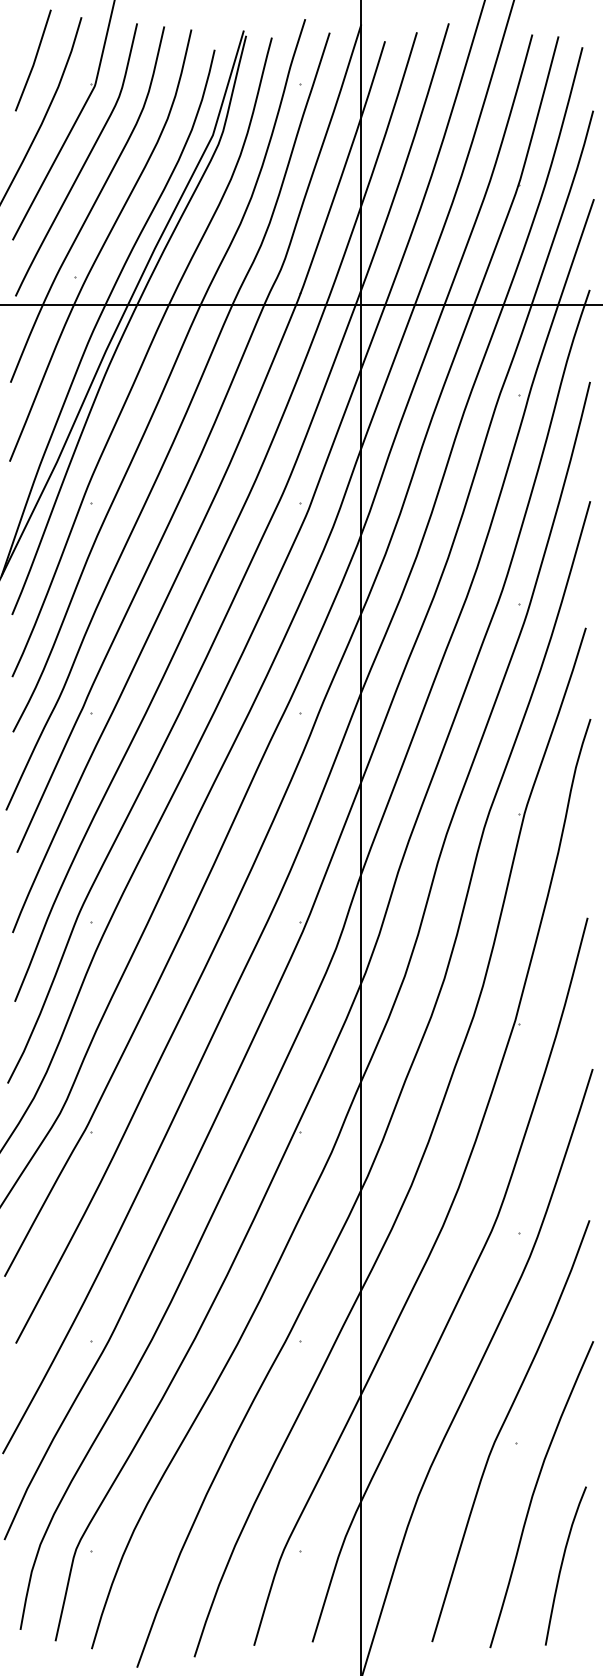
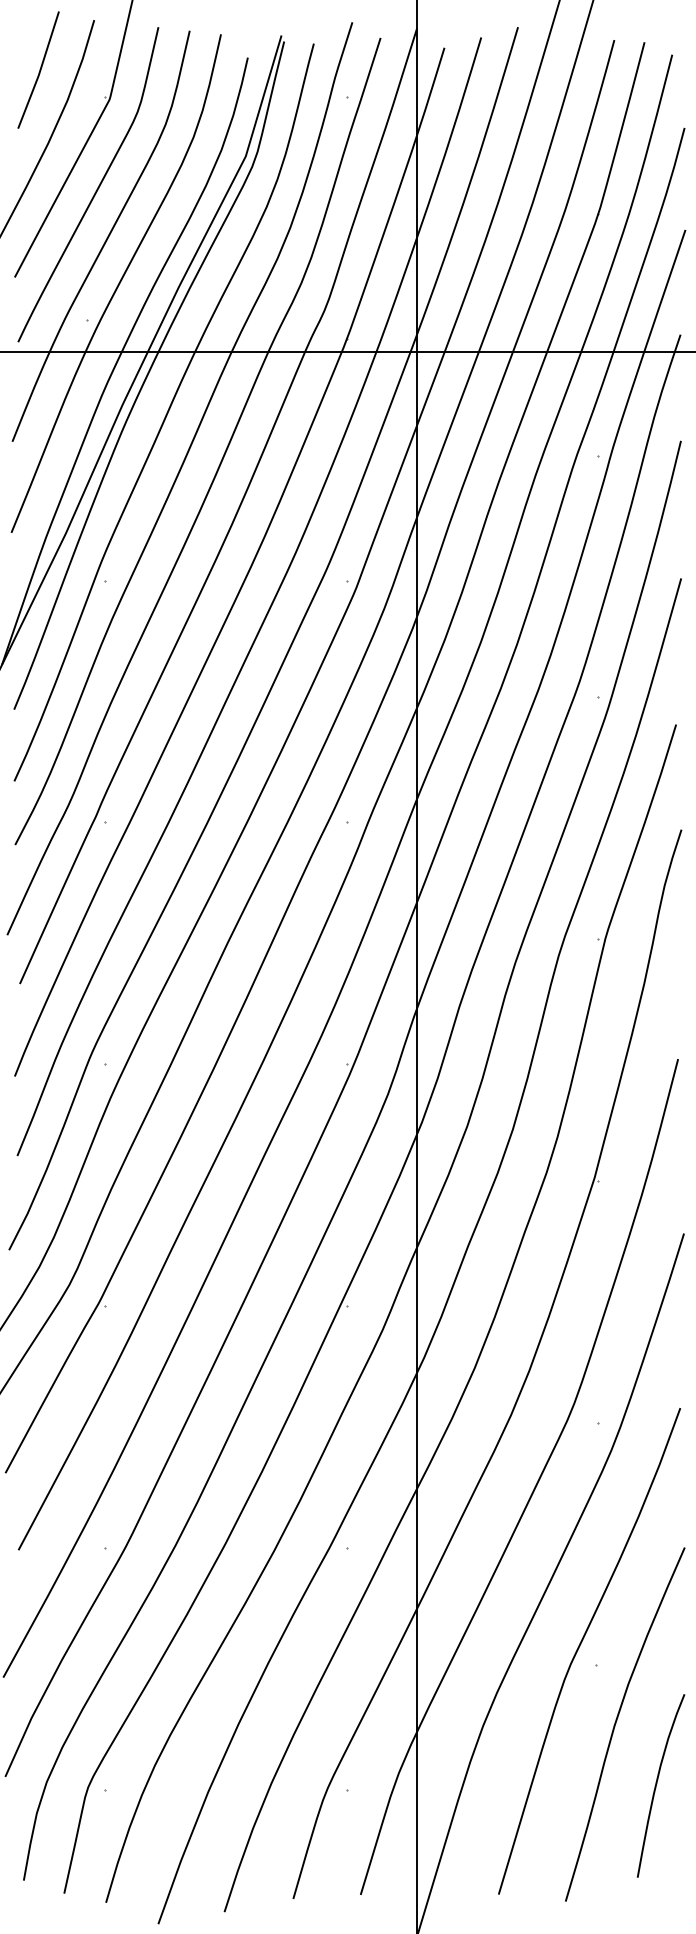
curve: (562, 1564) -> (657, 1784), moved

